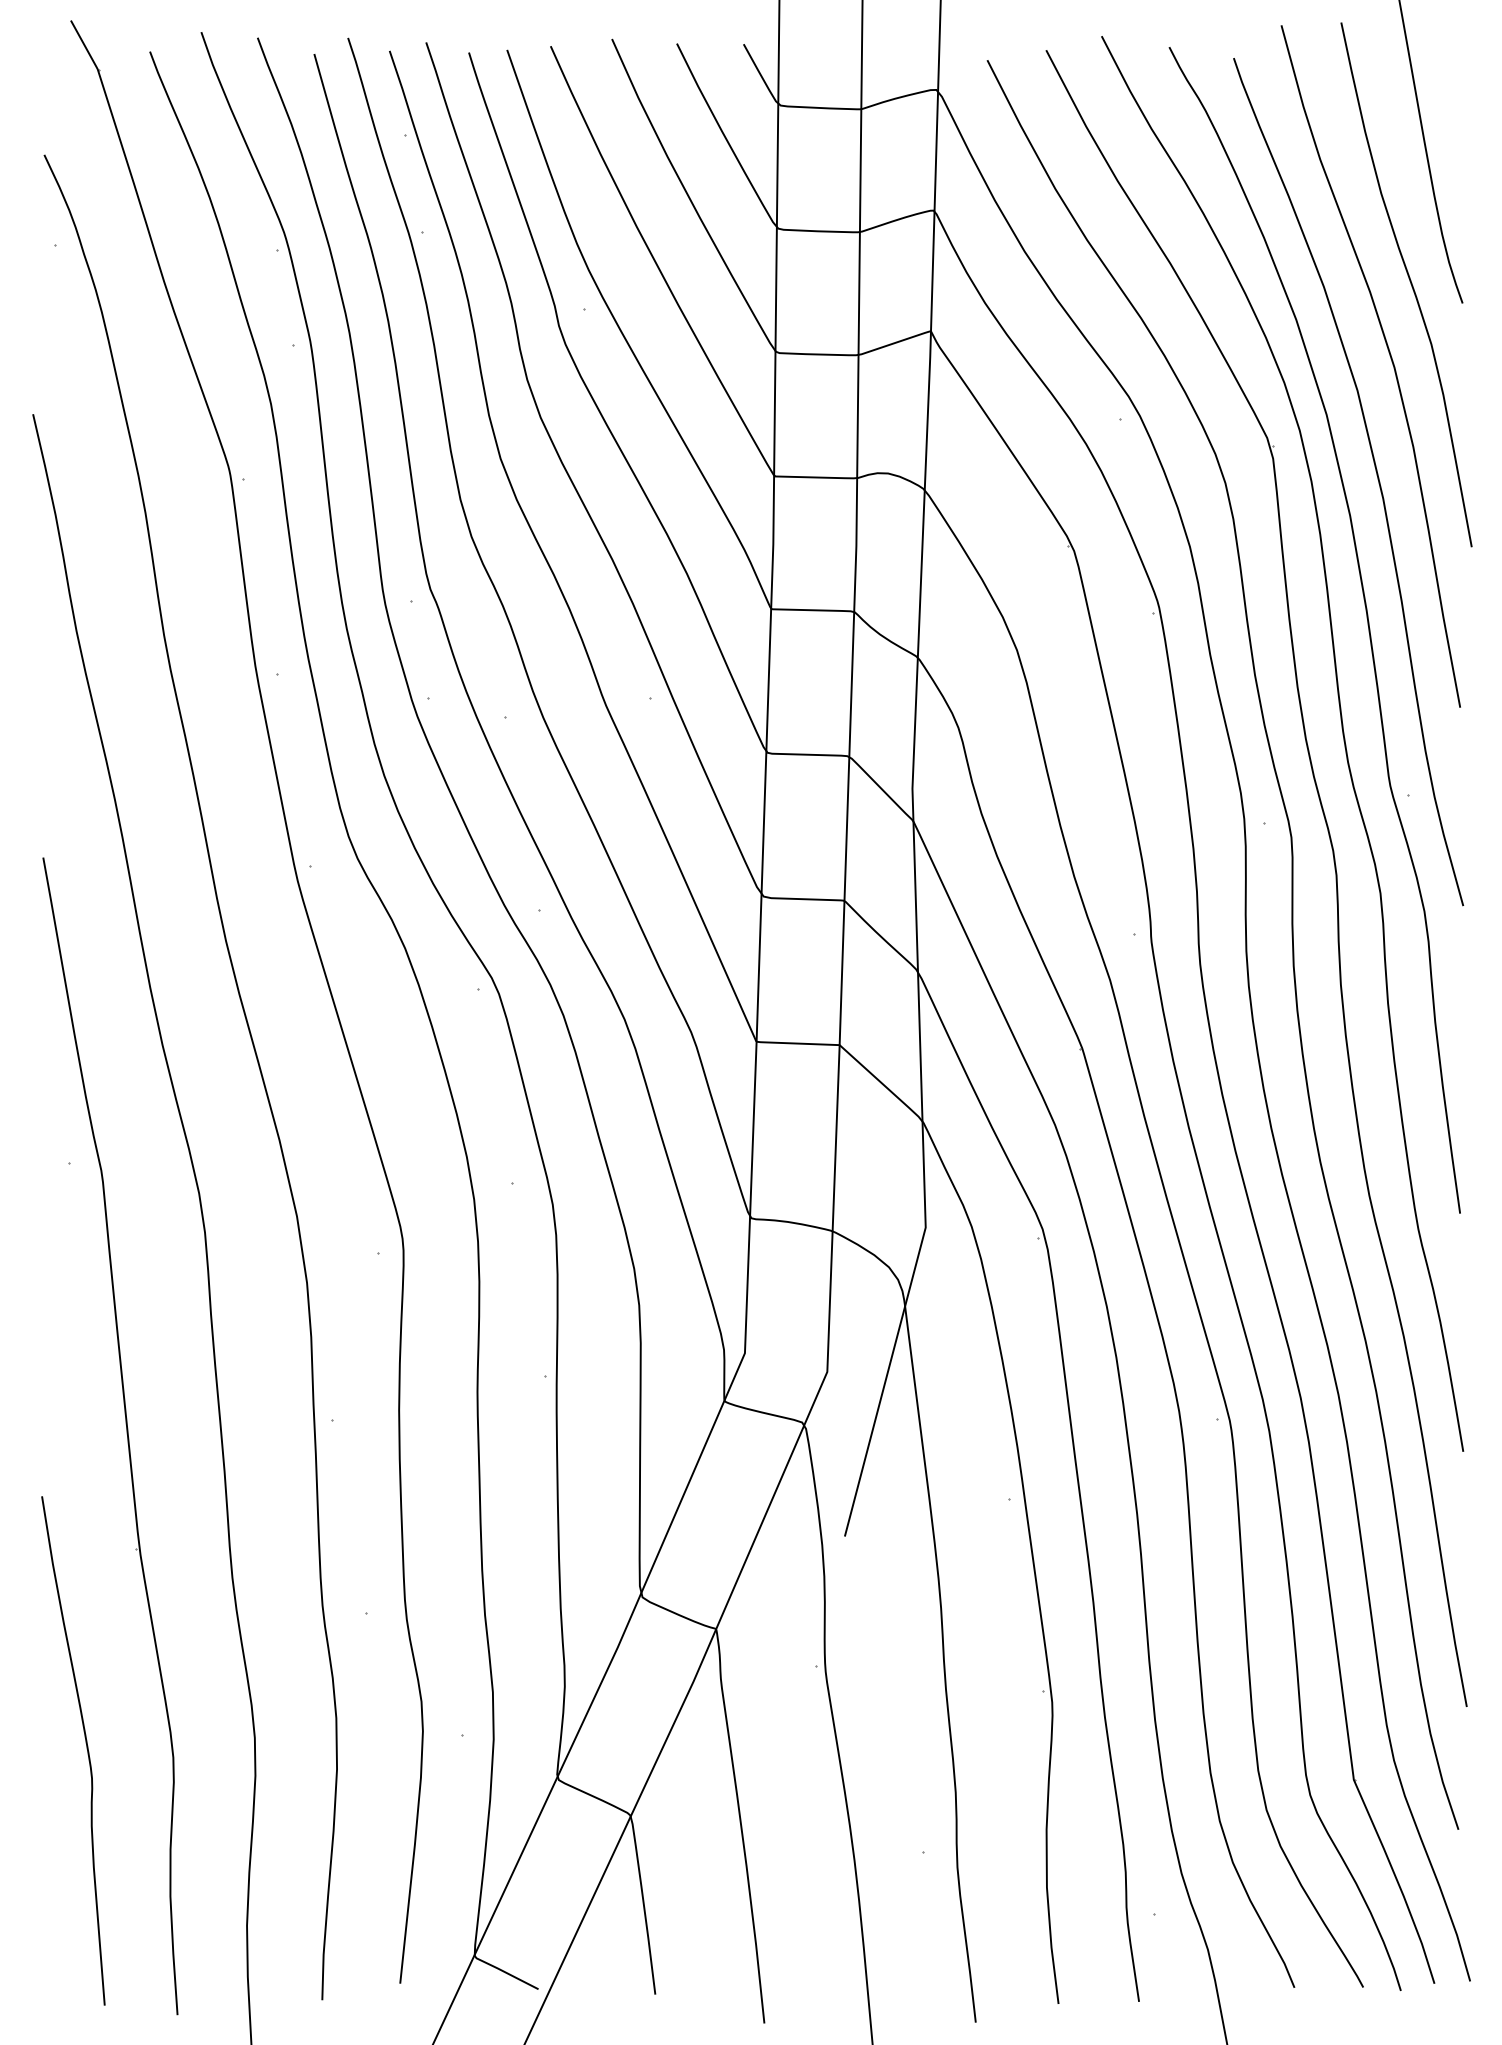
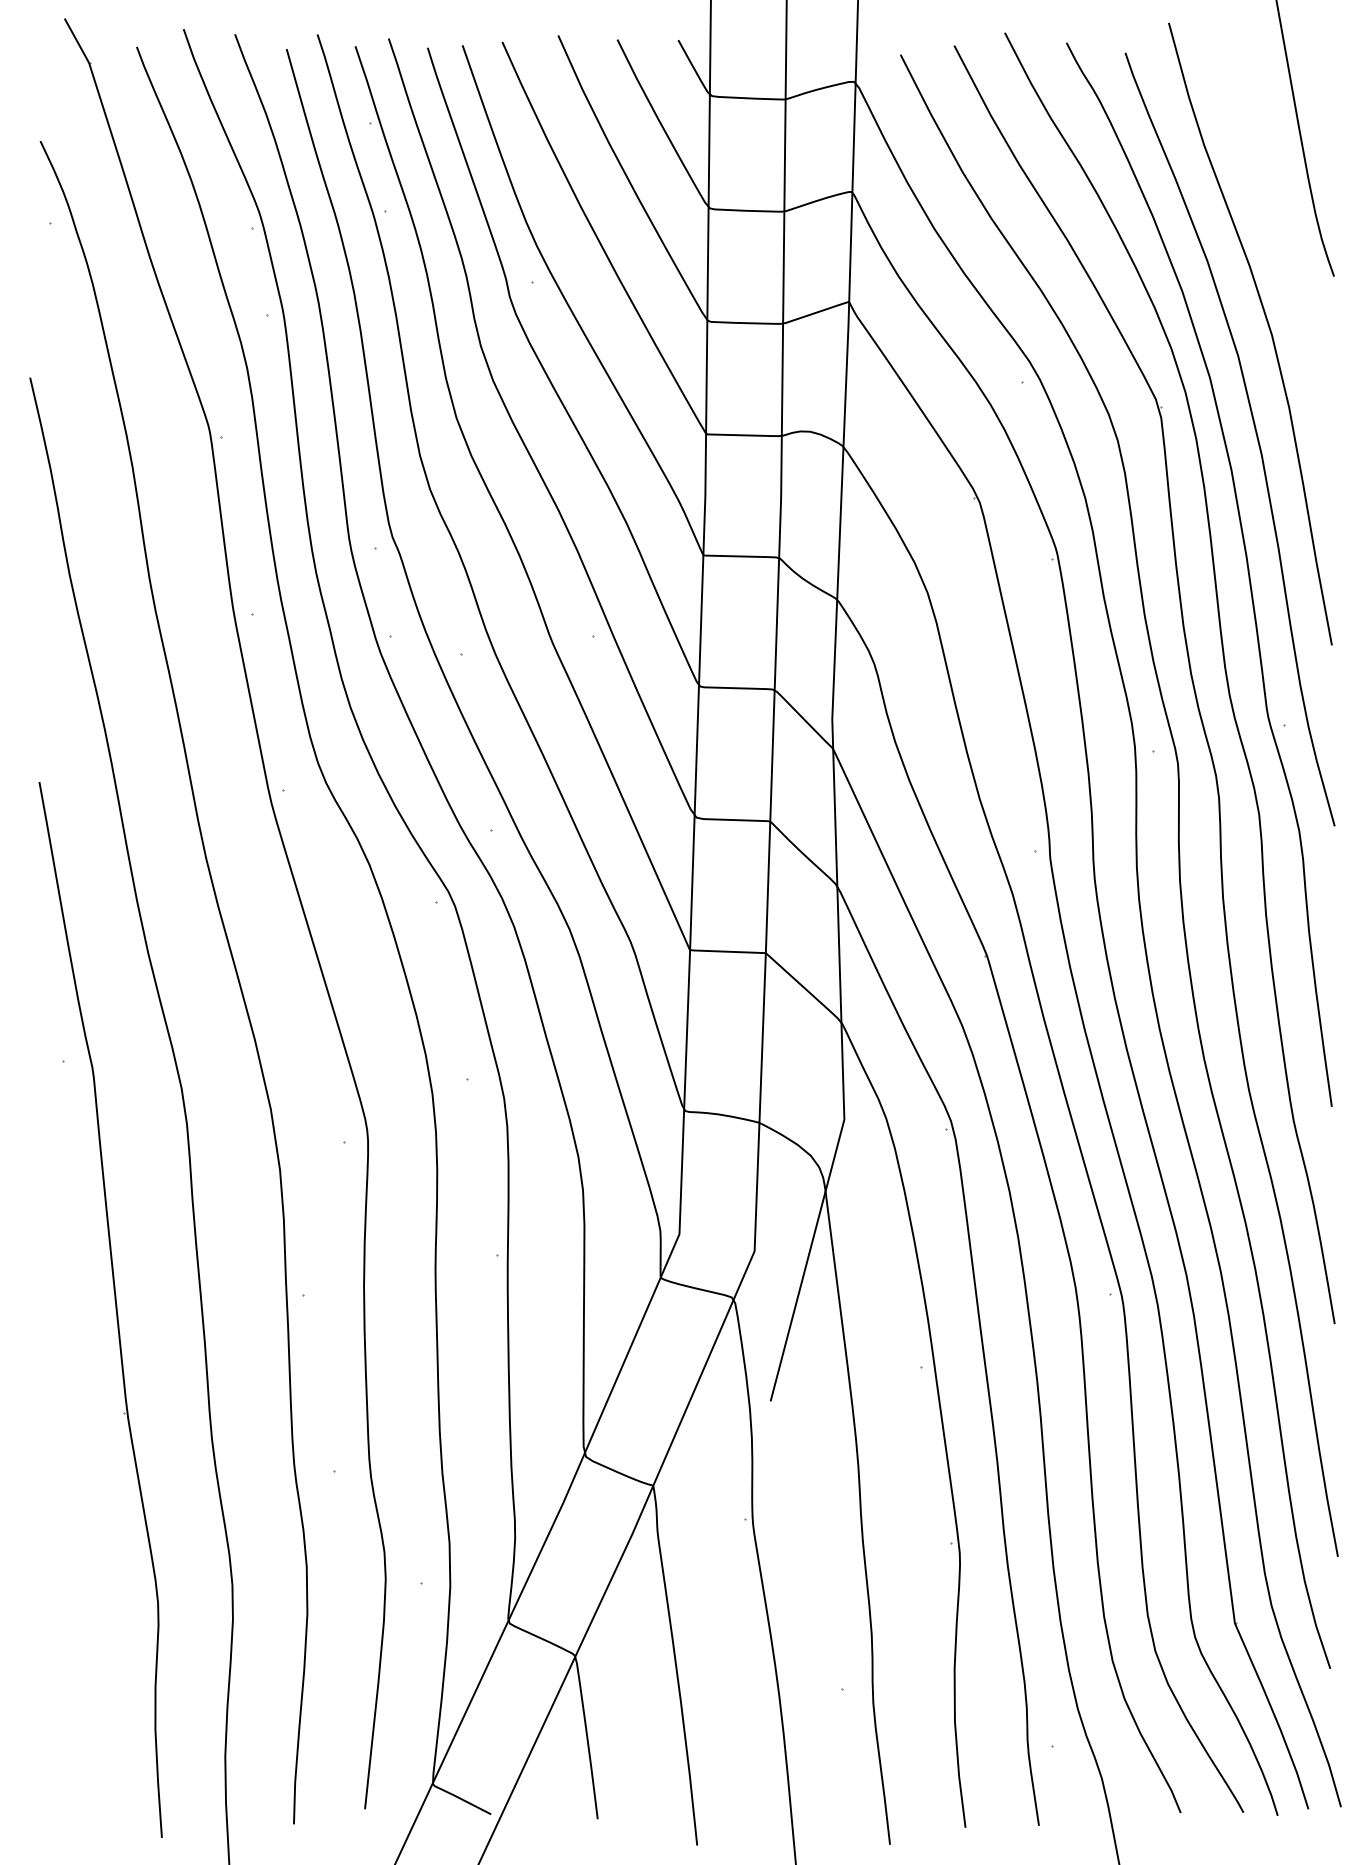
curve: (1410, 284) -> (1286, 259), removed
curve: (86, 1747) -> (78, 1593), removed

